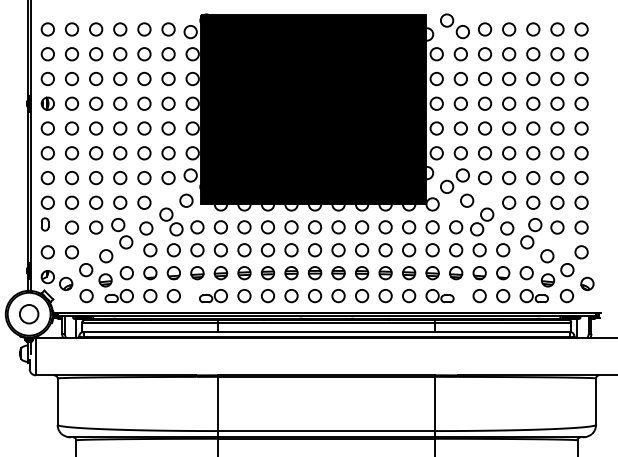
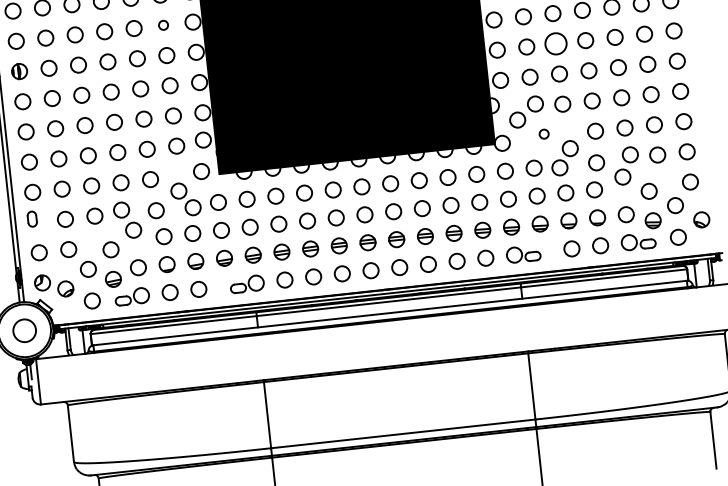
circle: (168, 78) -> (163, 24), size x0.6
circle: (485, 128) -> (556, 43), size x1.4
circle: (467, 200) -> (544, 133), size x0.6

